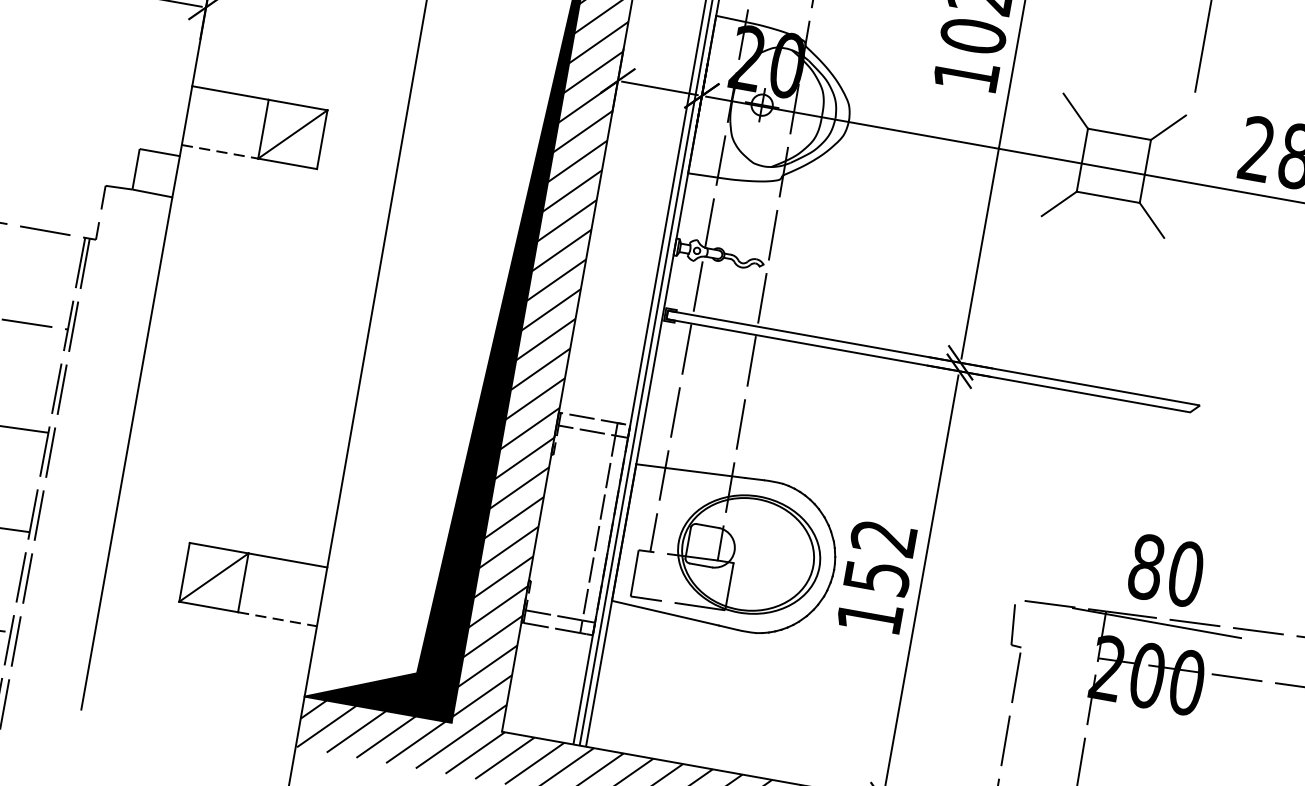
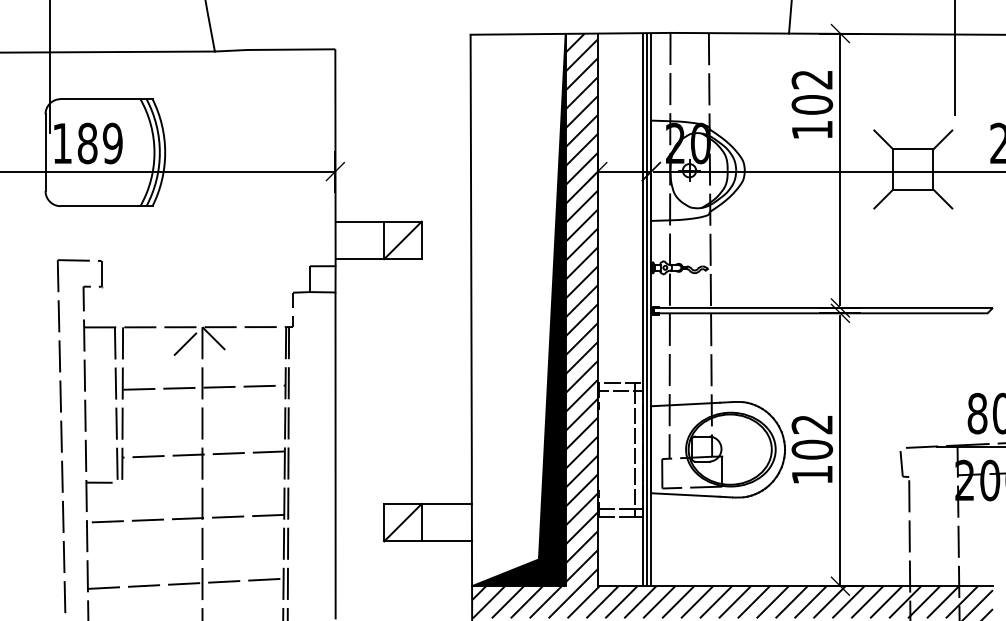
line: (220, 152) -> (360, 259), dashed -> solid
text: (877, 577) -> (812, 449), 152 -> 102
line: (278, 619) -> (447, 541), dashed -> solid

